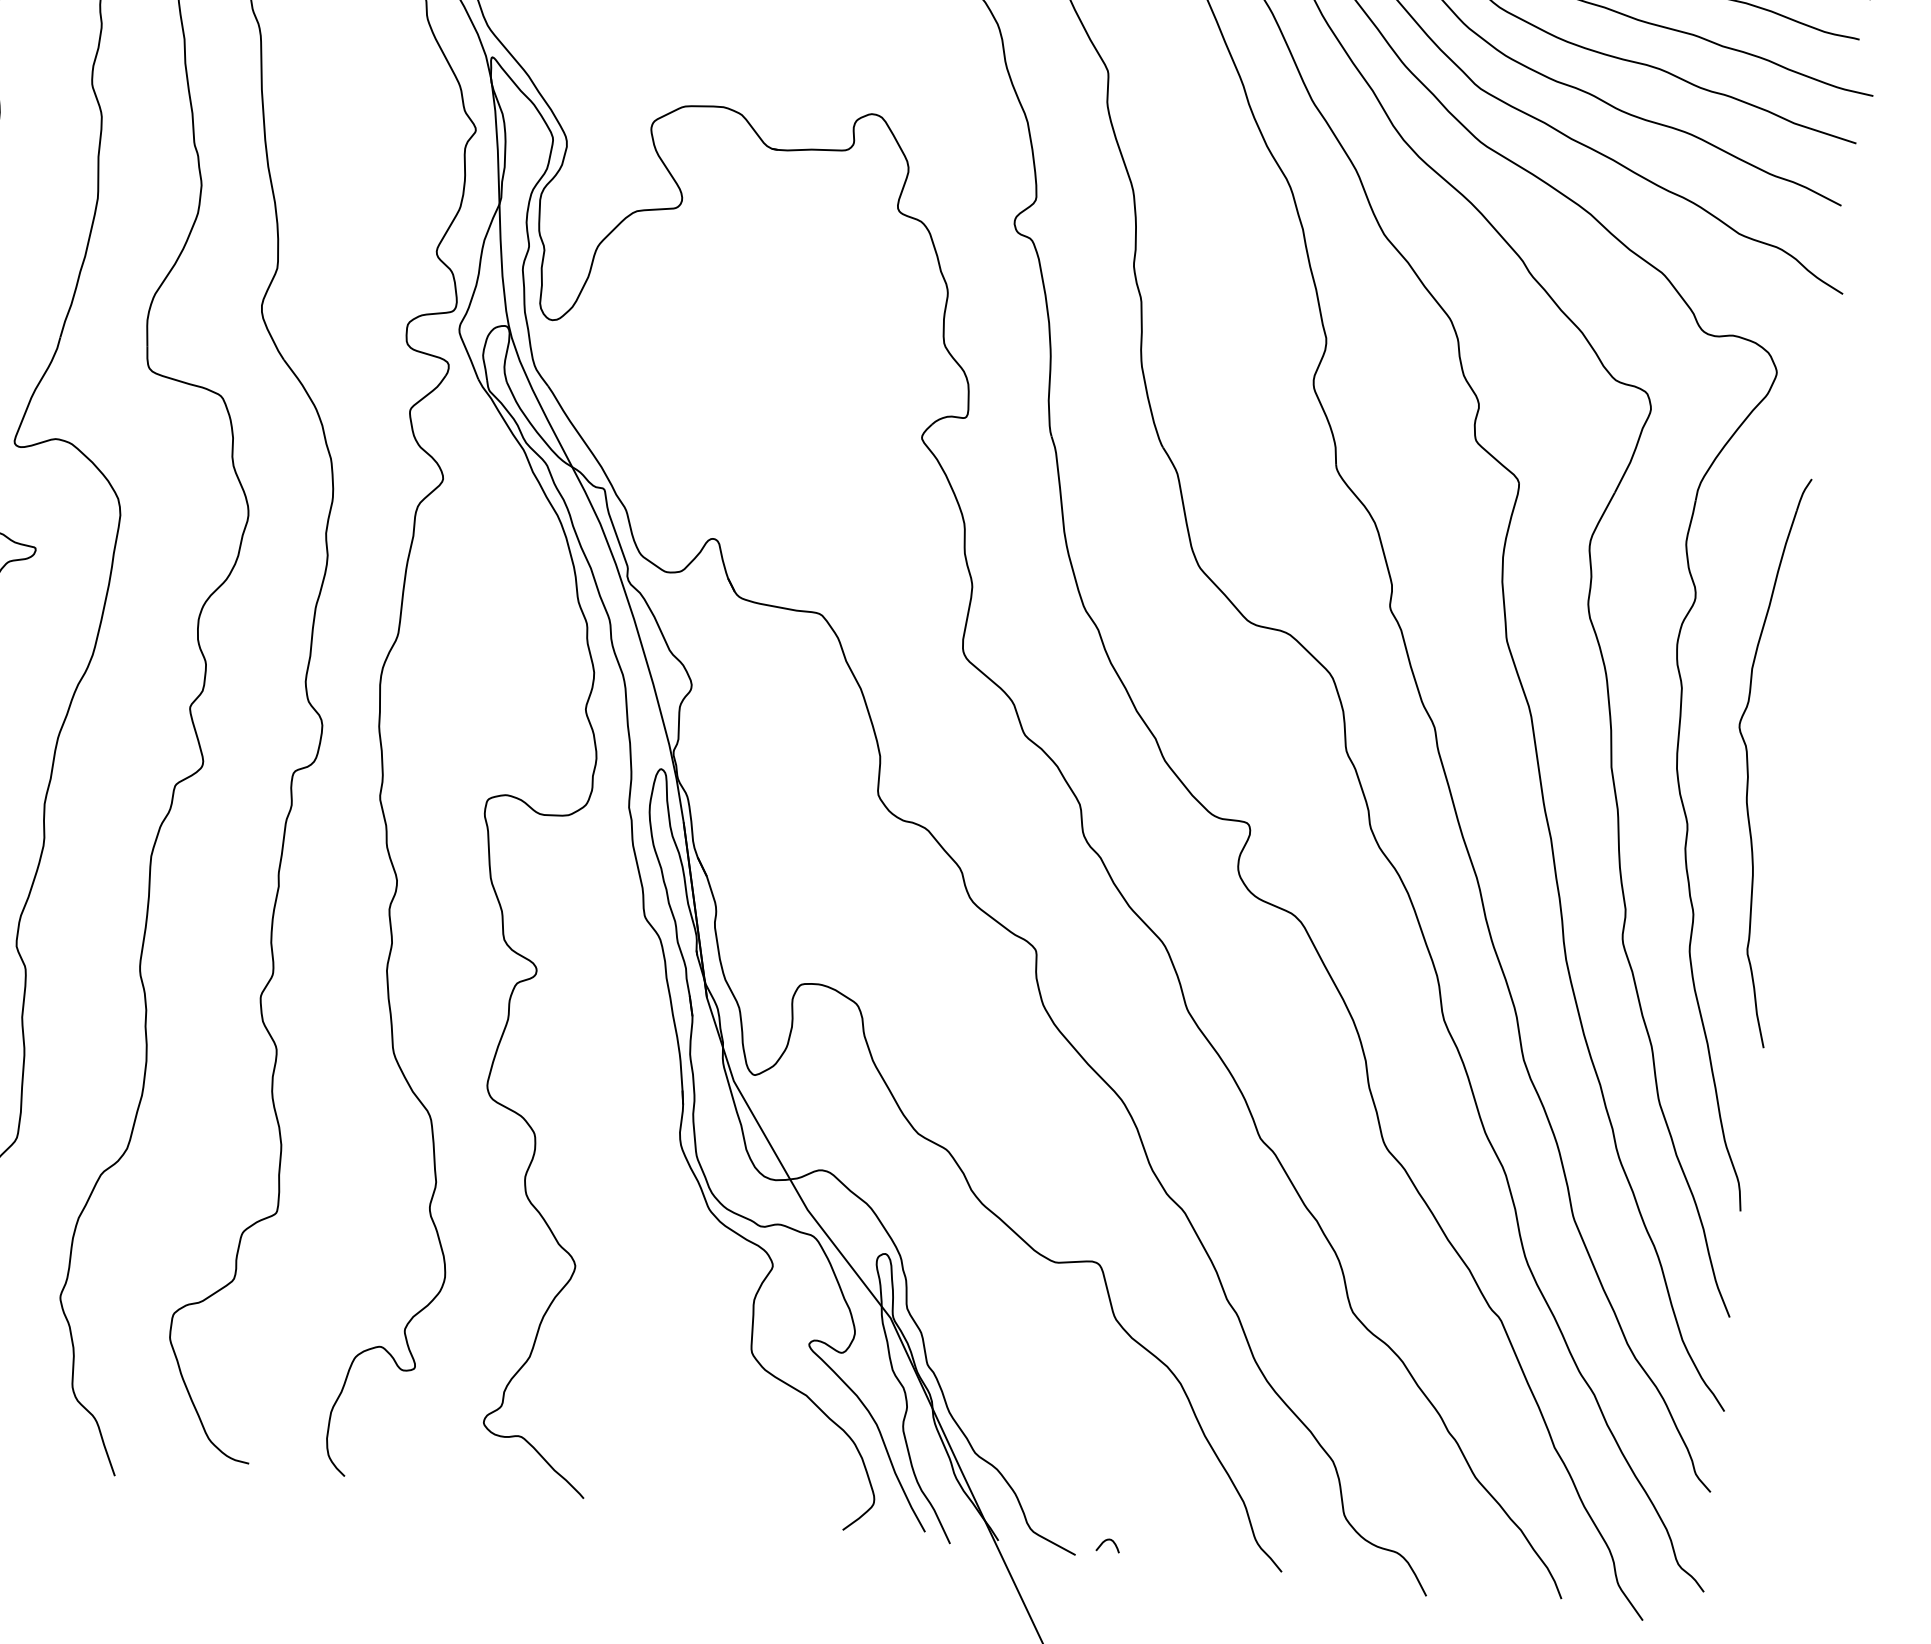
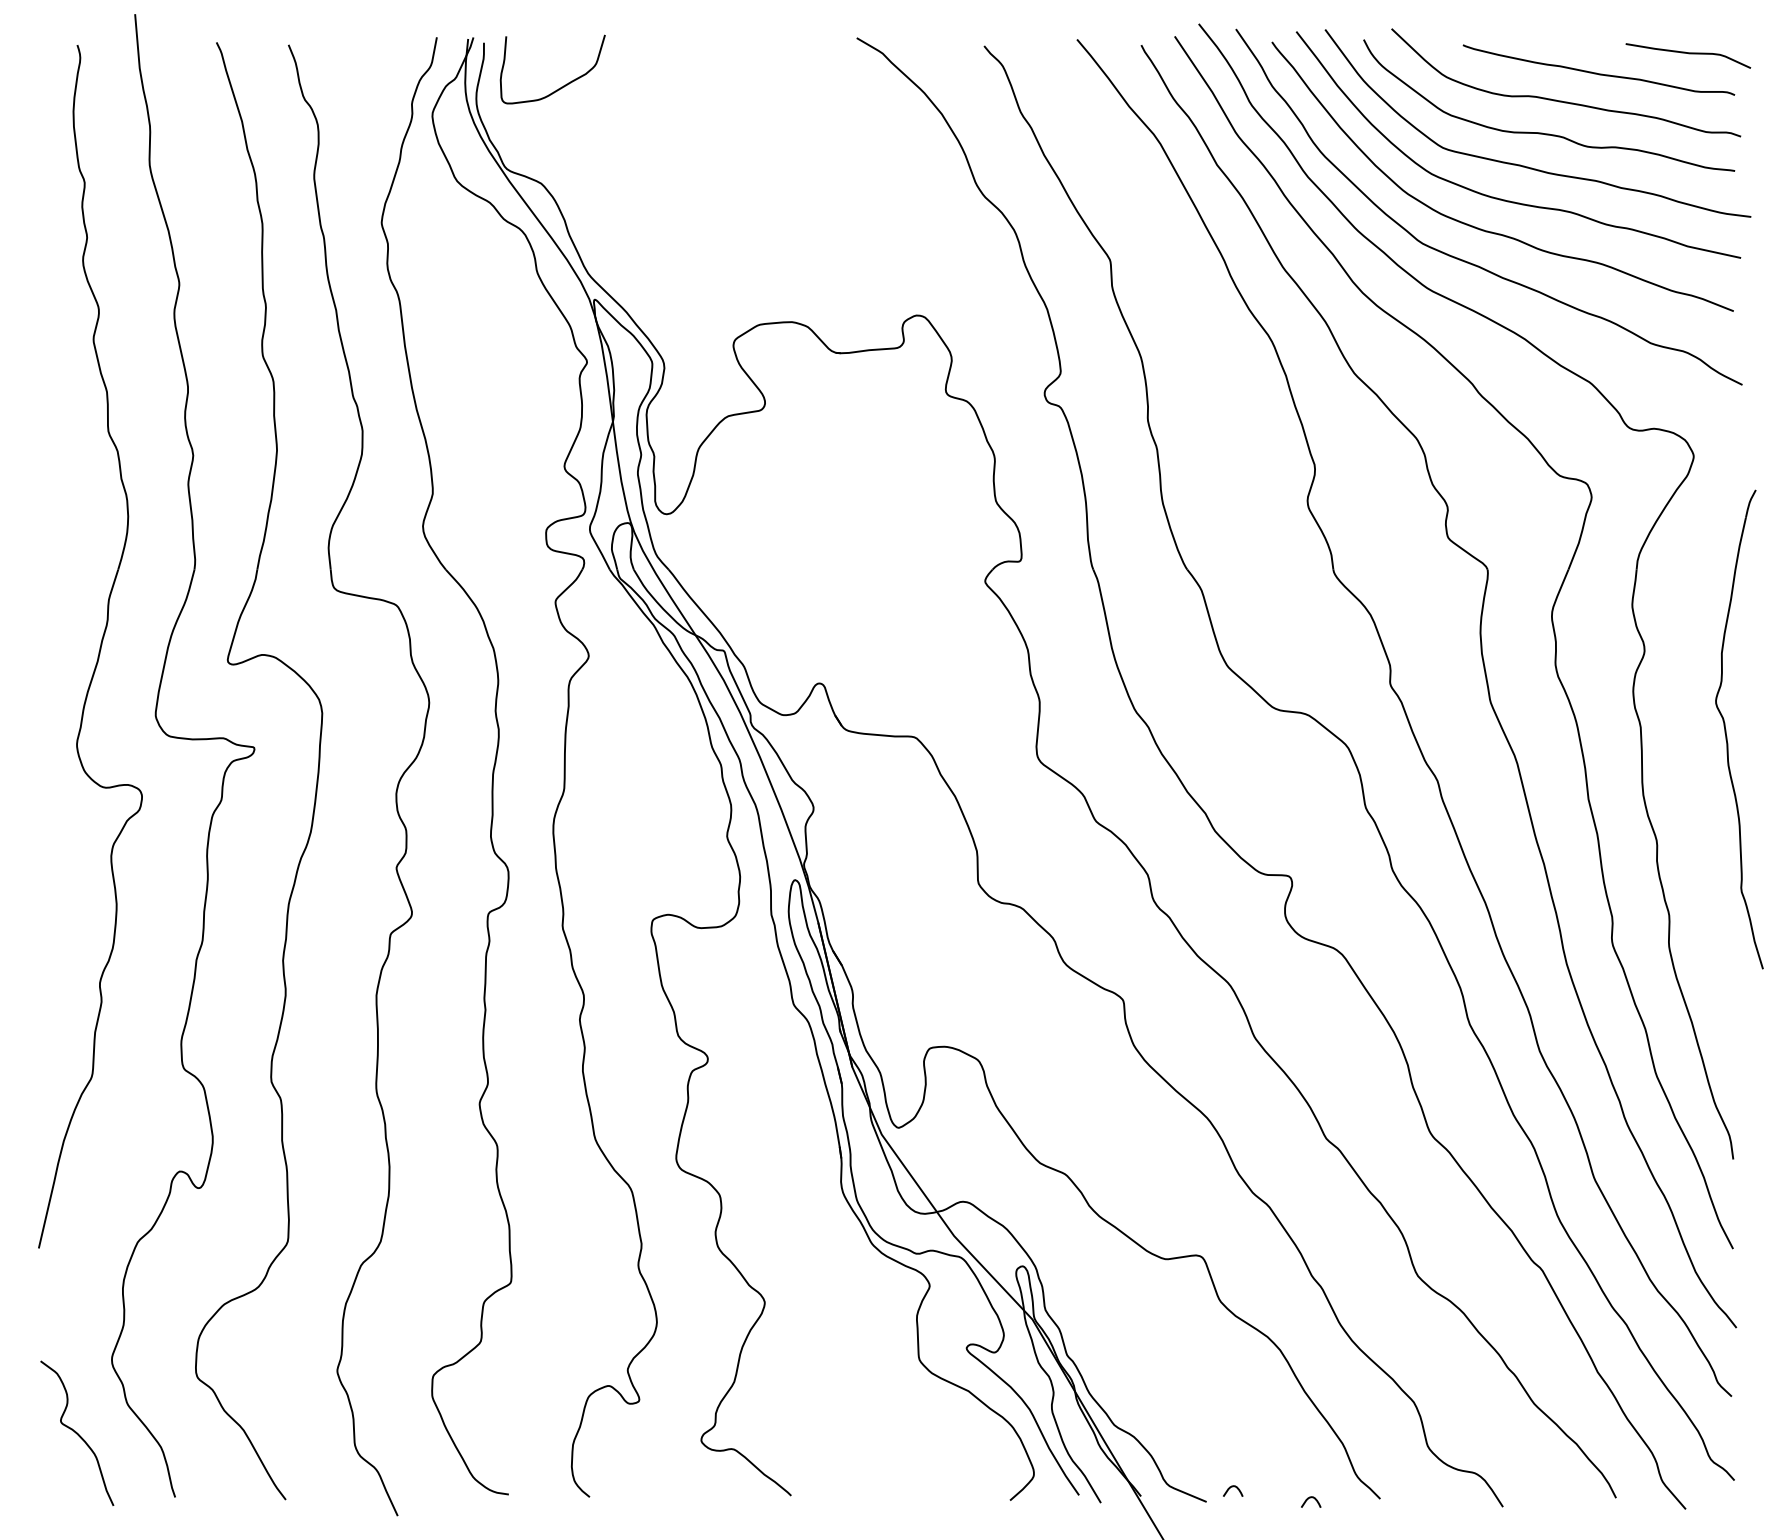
part: (1748, 759) -> (1726, 729), moved
curve: (1200, 1563) -> (1311, 1498), added

